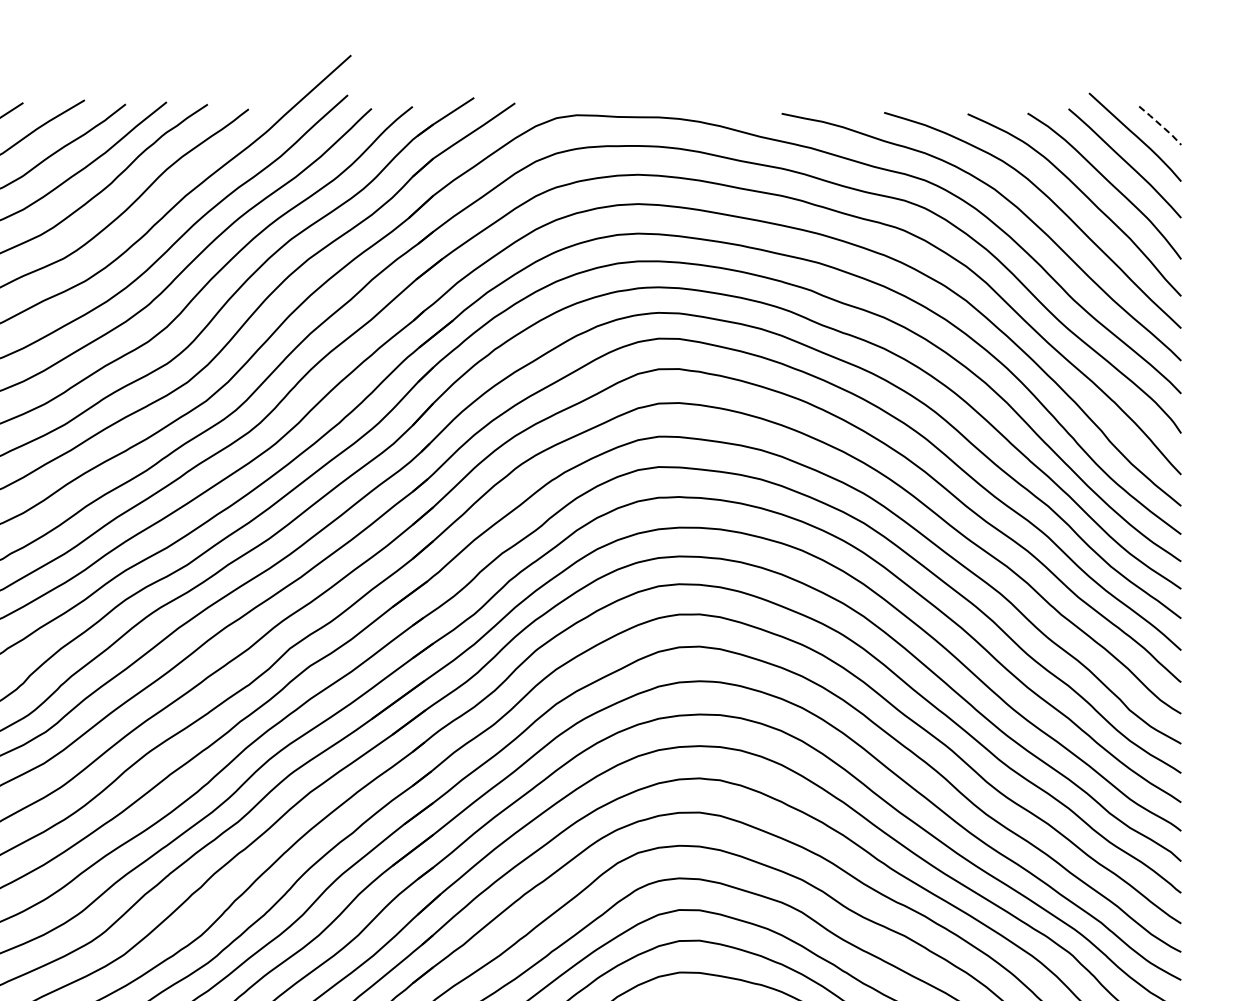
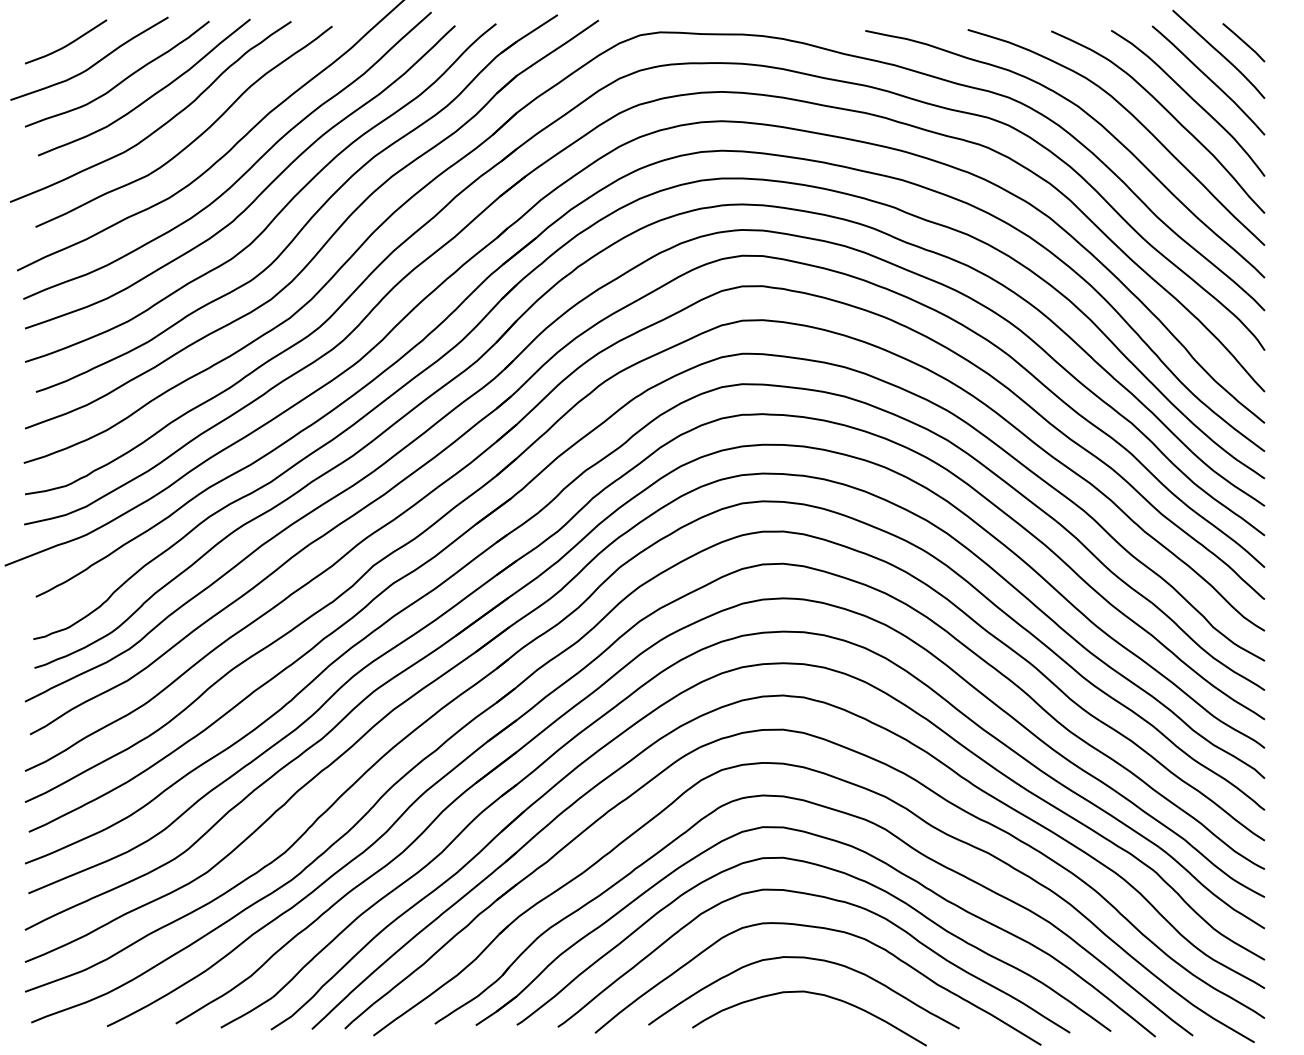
line: (1160, 125) -> (1244, 42), dashed -> solid

